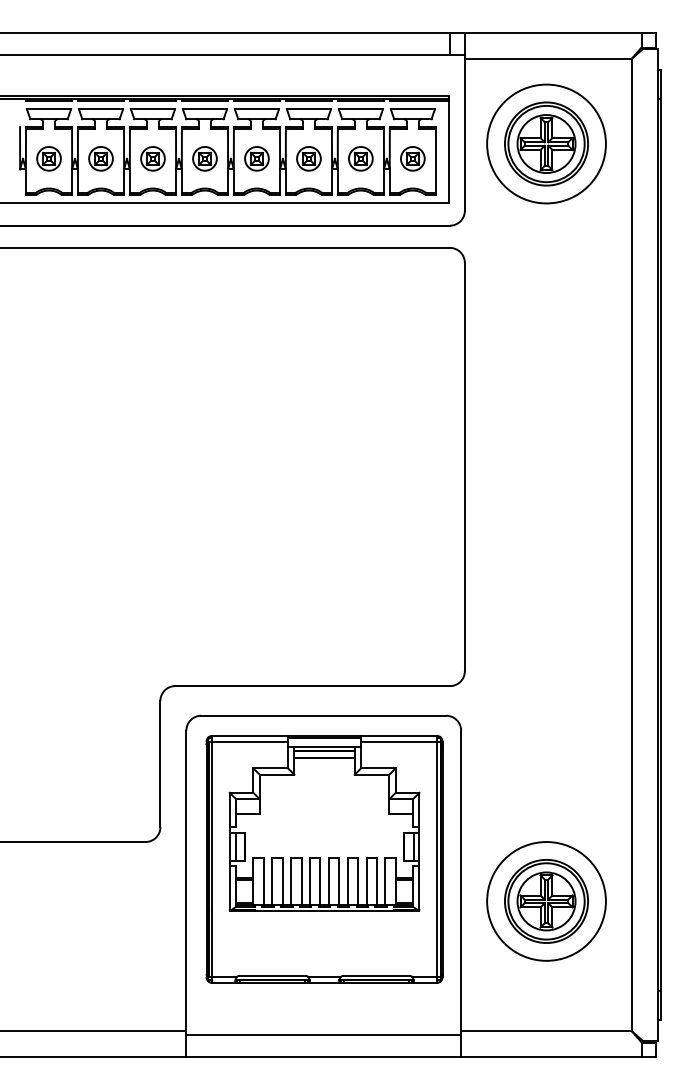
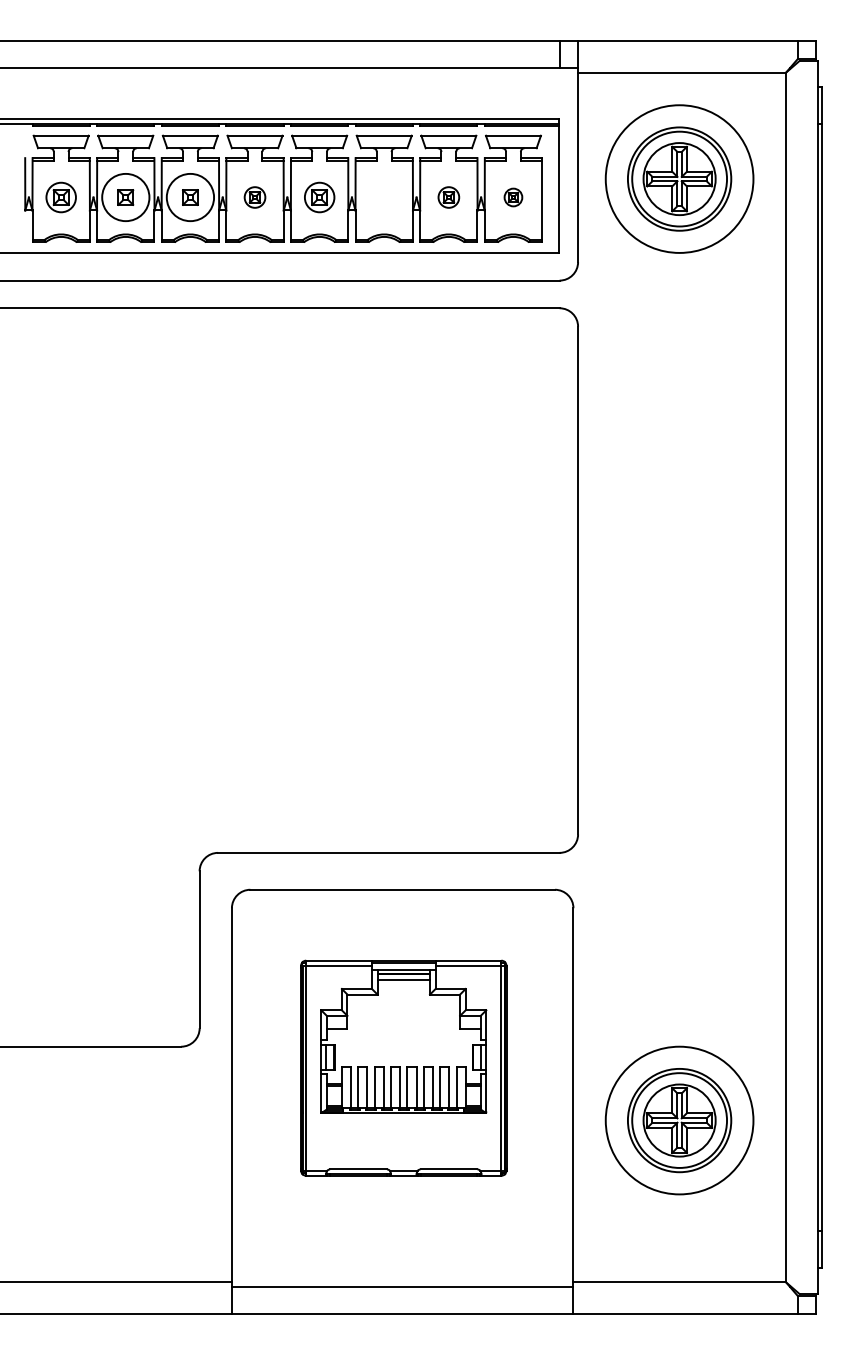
circle: (100, 158) -> (125, 197), size x1.6
circle: (153, 158) -> (190, 197), size x1.6
part: (204, 158) -> (254, 197), size x0.7
part: (308, 158) -> (383, 197), removed
part: (360, 158) -> (448, 197), size x0.7
part: (412, 158) -> (513, 197), size x0.6
part: (324, 858) -> (403, 1067), size x0.7

